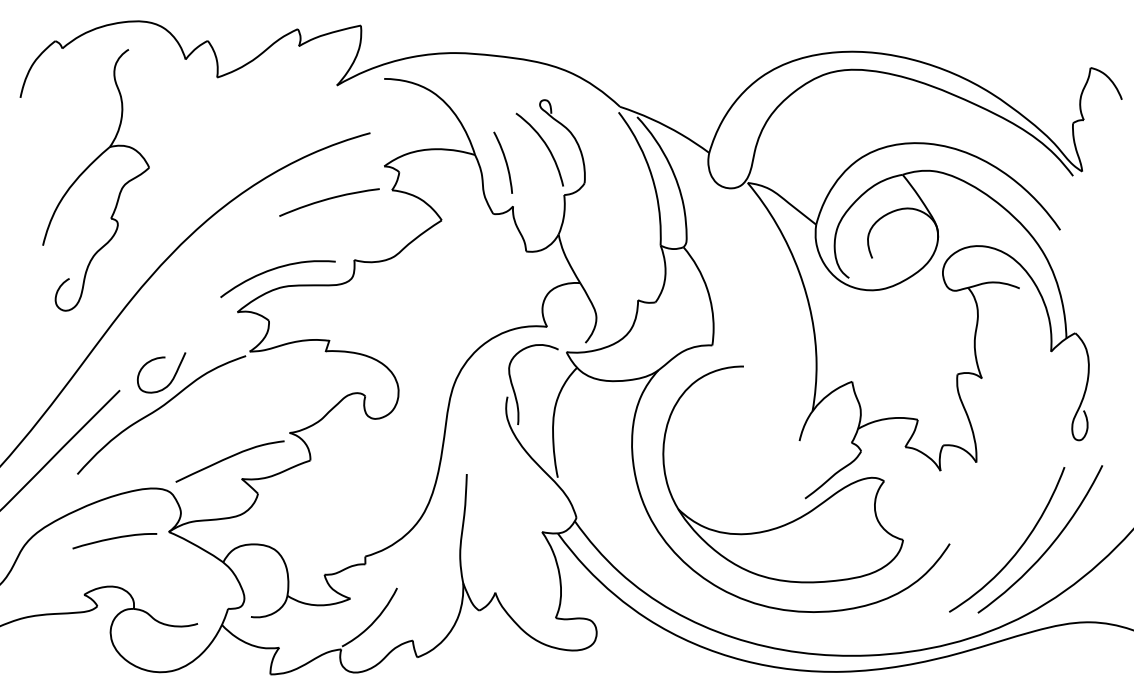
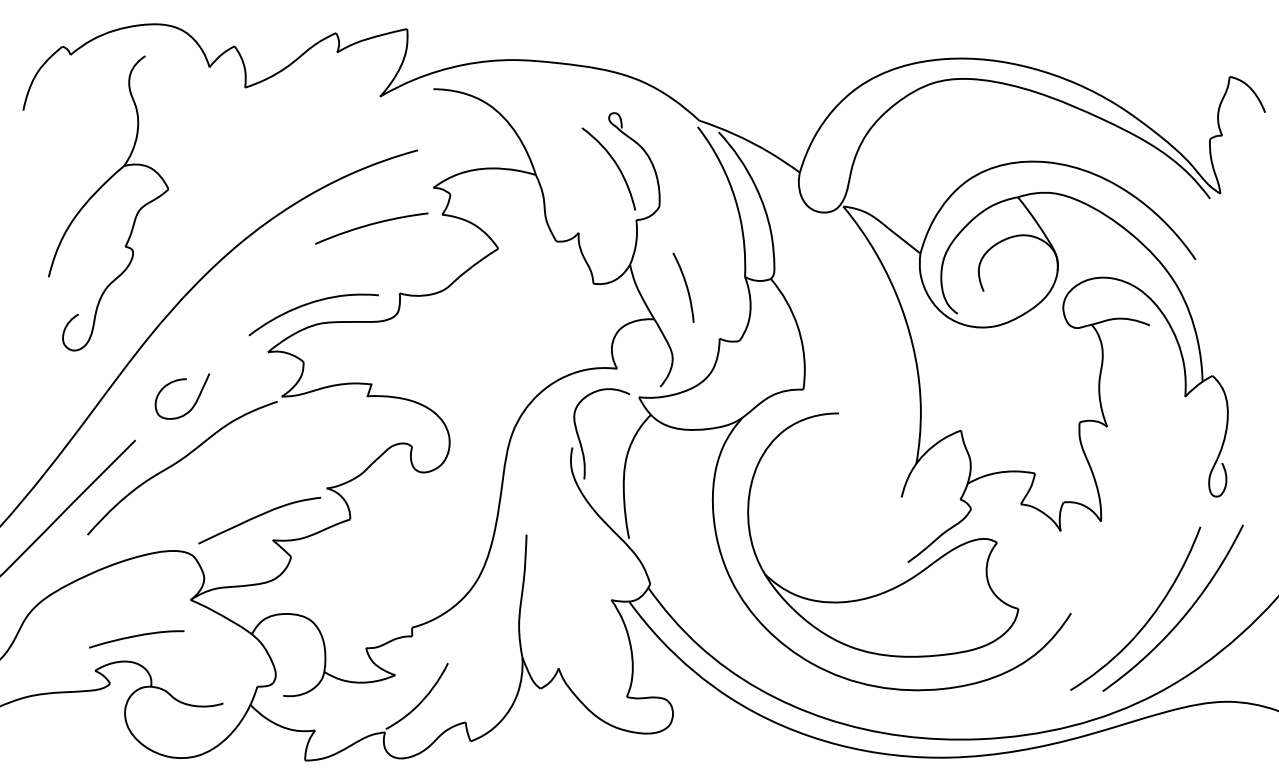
curve: (504, 160) -> (685, 285), moved
curve: (171, 379) -> (193, 404), moved
curve: (113, 539) -> (135, 637), moved

